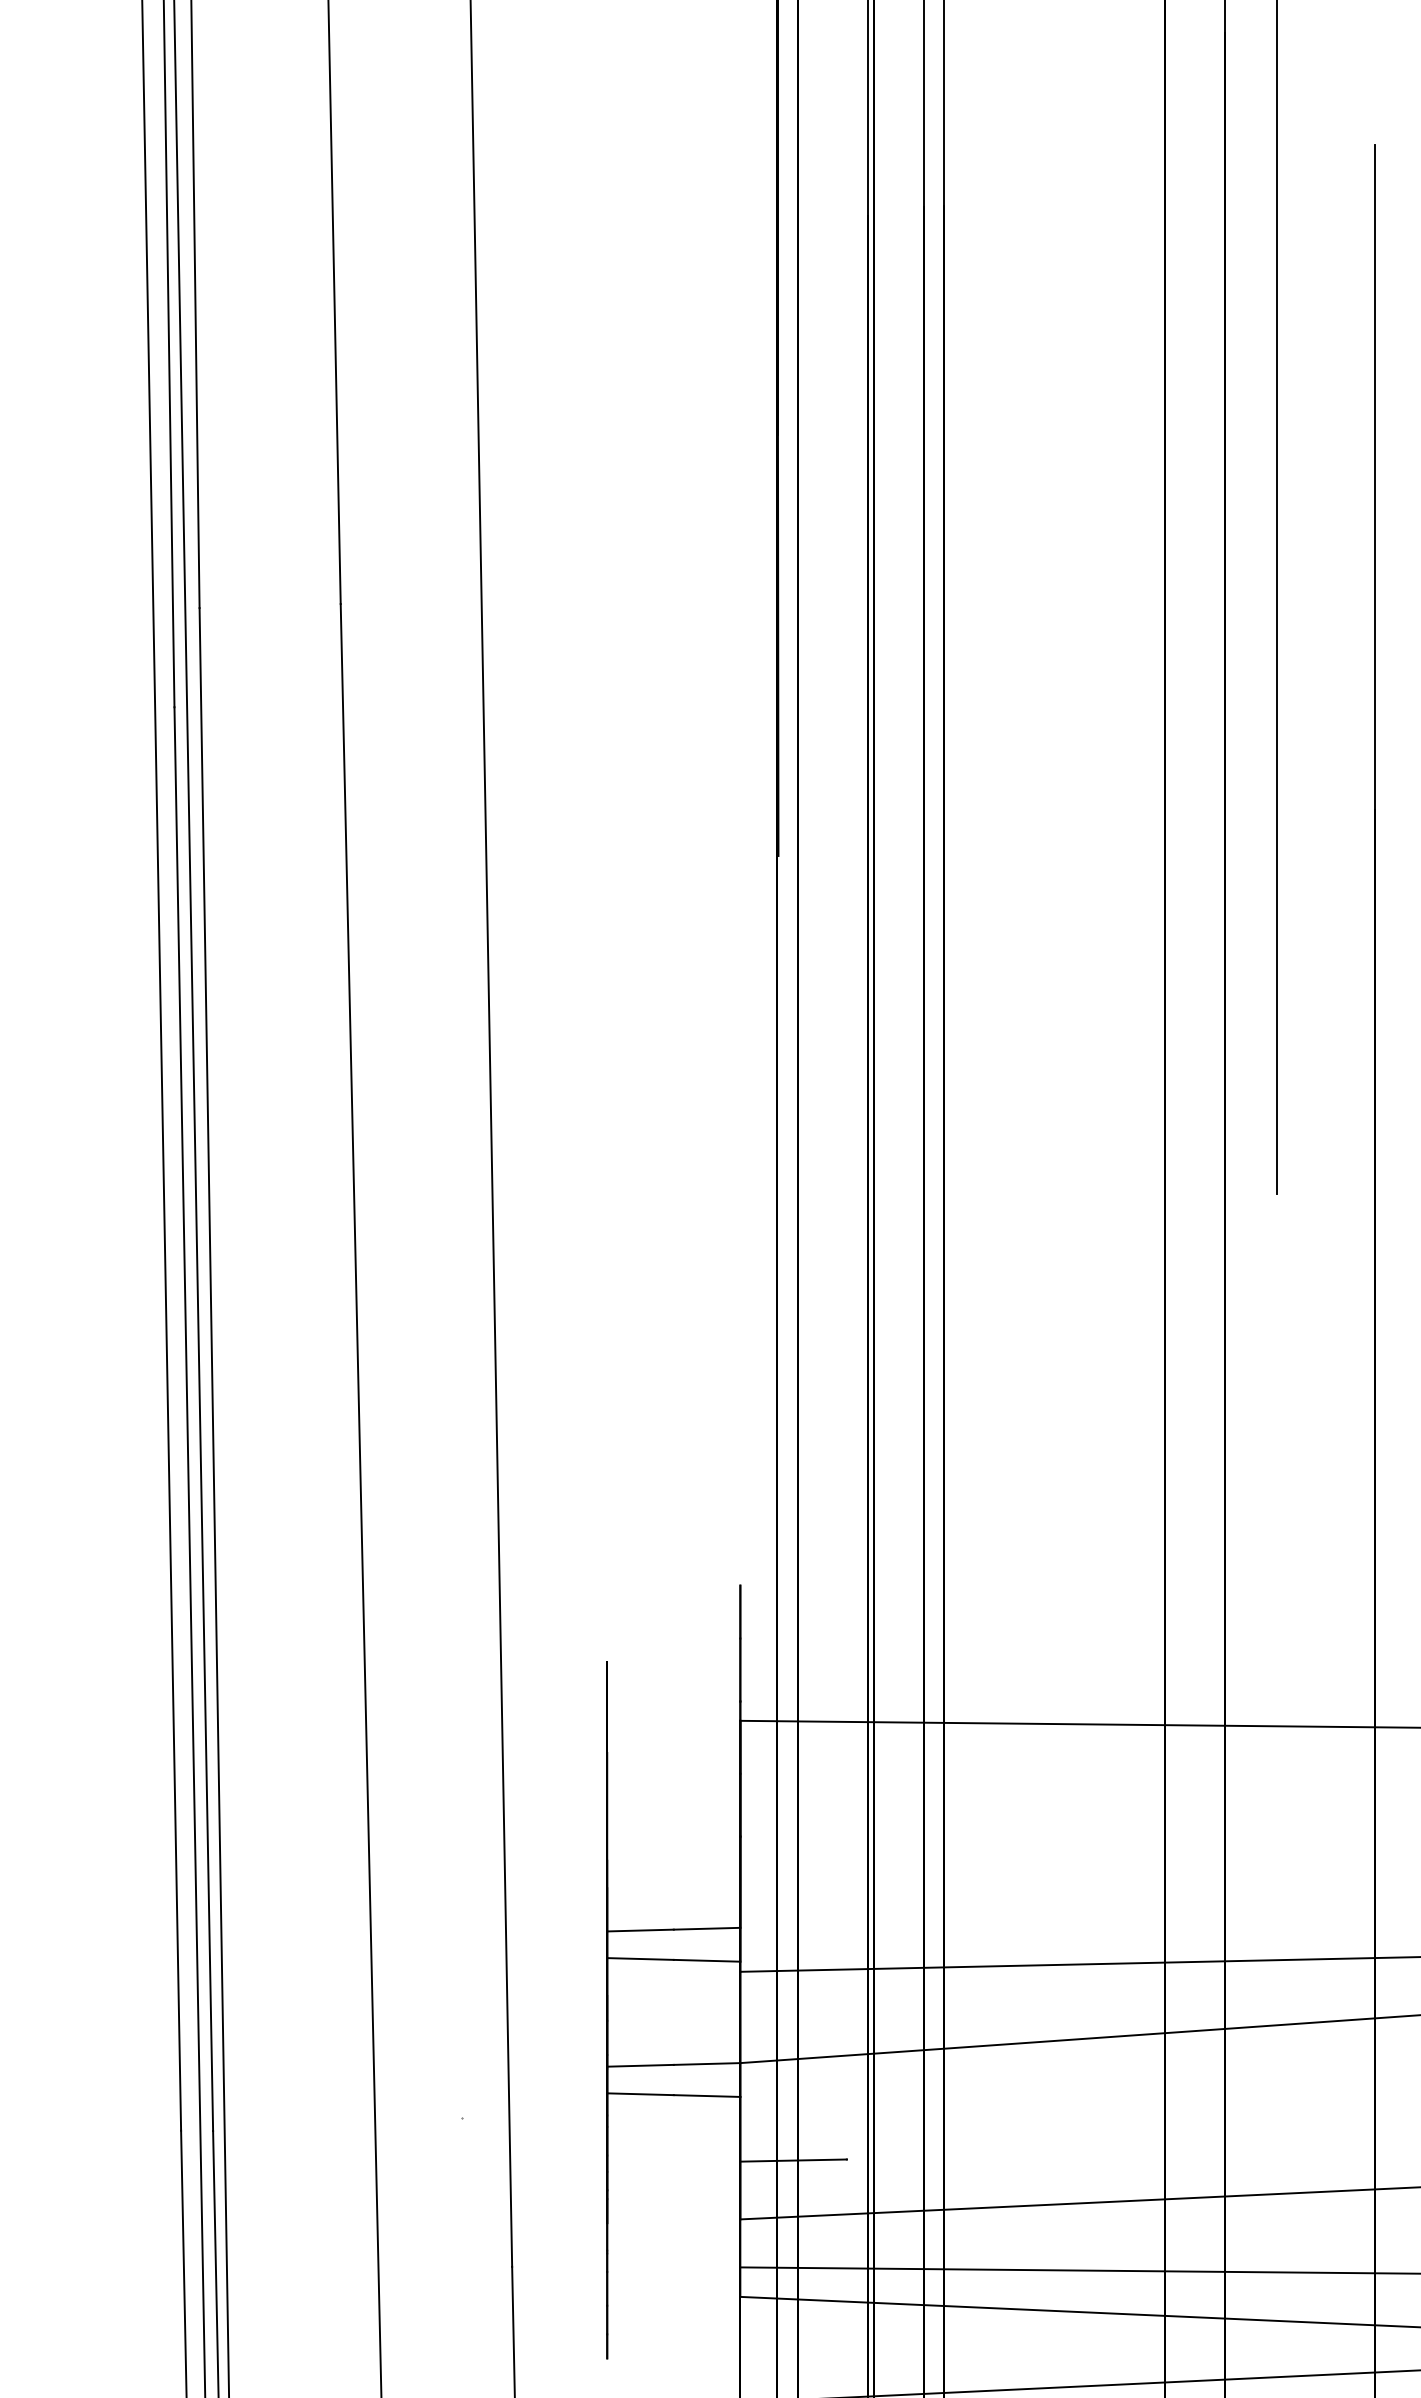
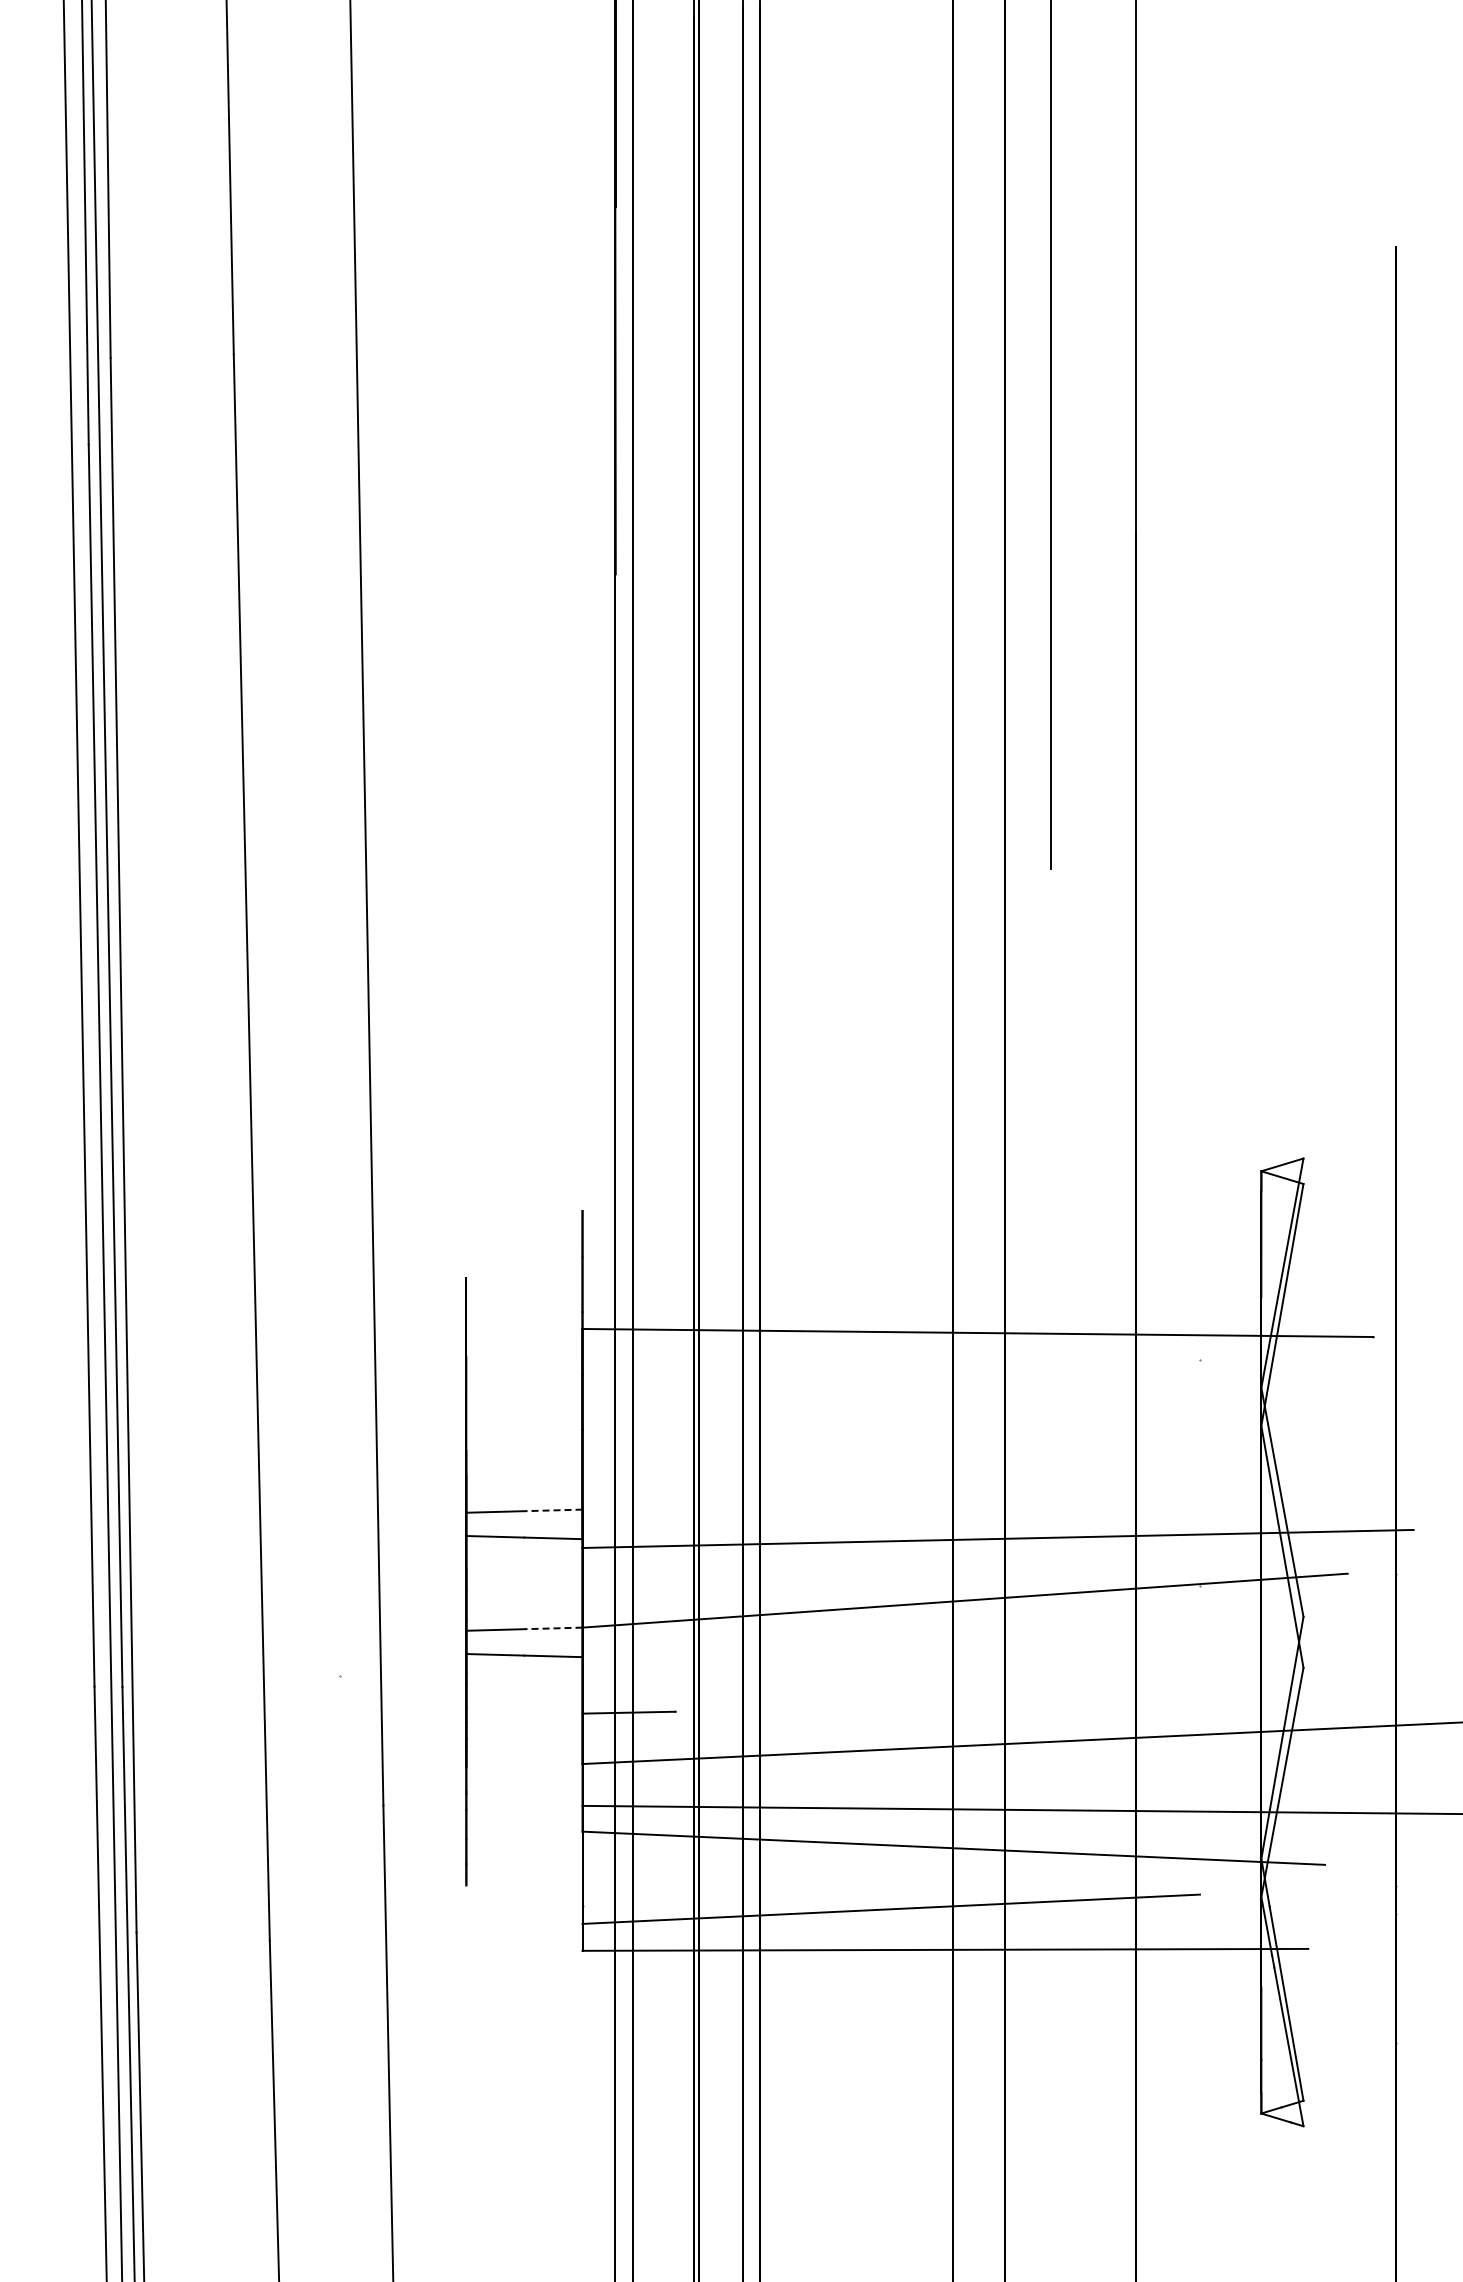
line: (705, 1928) -> (552, 1510), solid -> dashed
line: (705, 2064) -> (552, 1628), solid -> dashed

